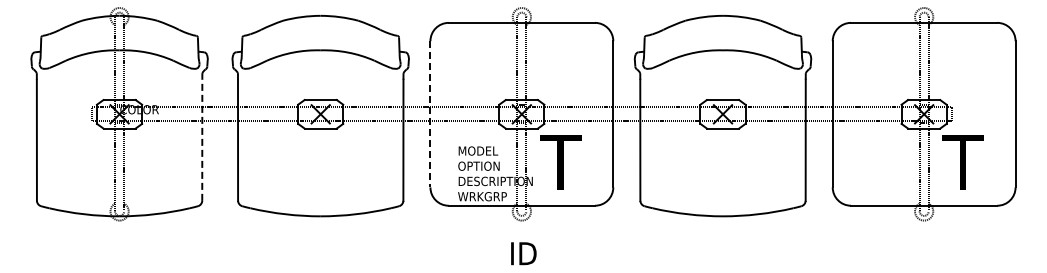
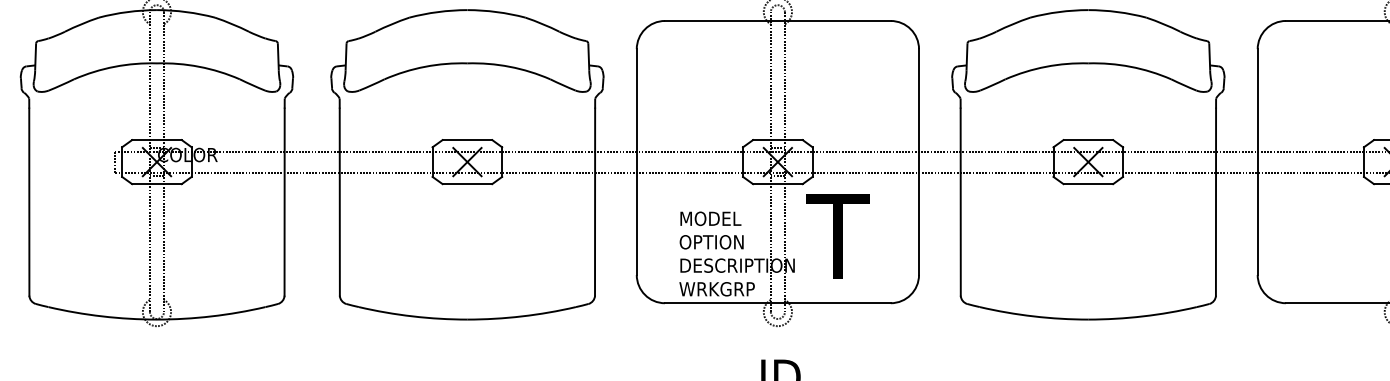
line: (430, 114) -> (636, 162), dashed -> solid
line: (202, 140) -> (284, 202), dashed -> solid

